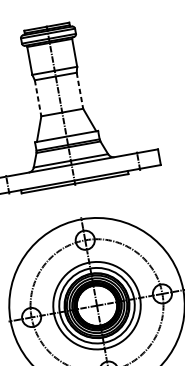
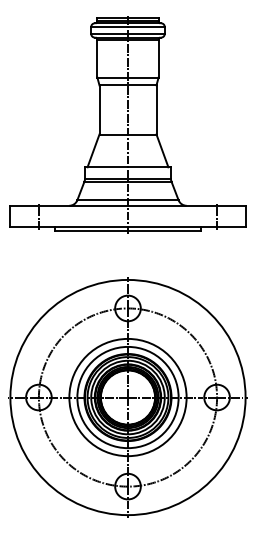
line: (79, 90) -> (156, 109), dashed -> solid
line: (38, 97) -> (99, 109), dashed -> solid

